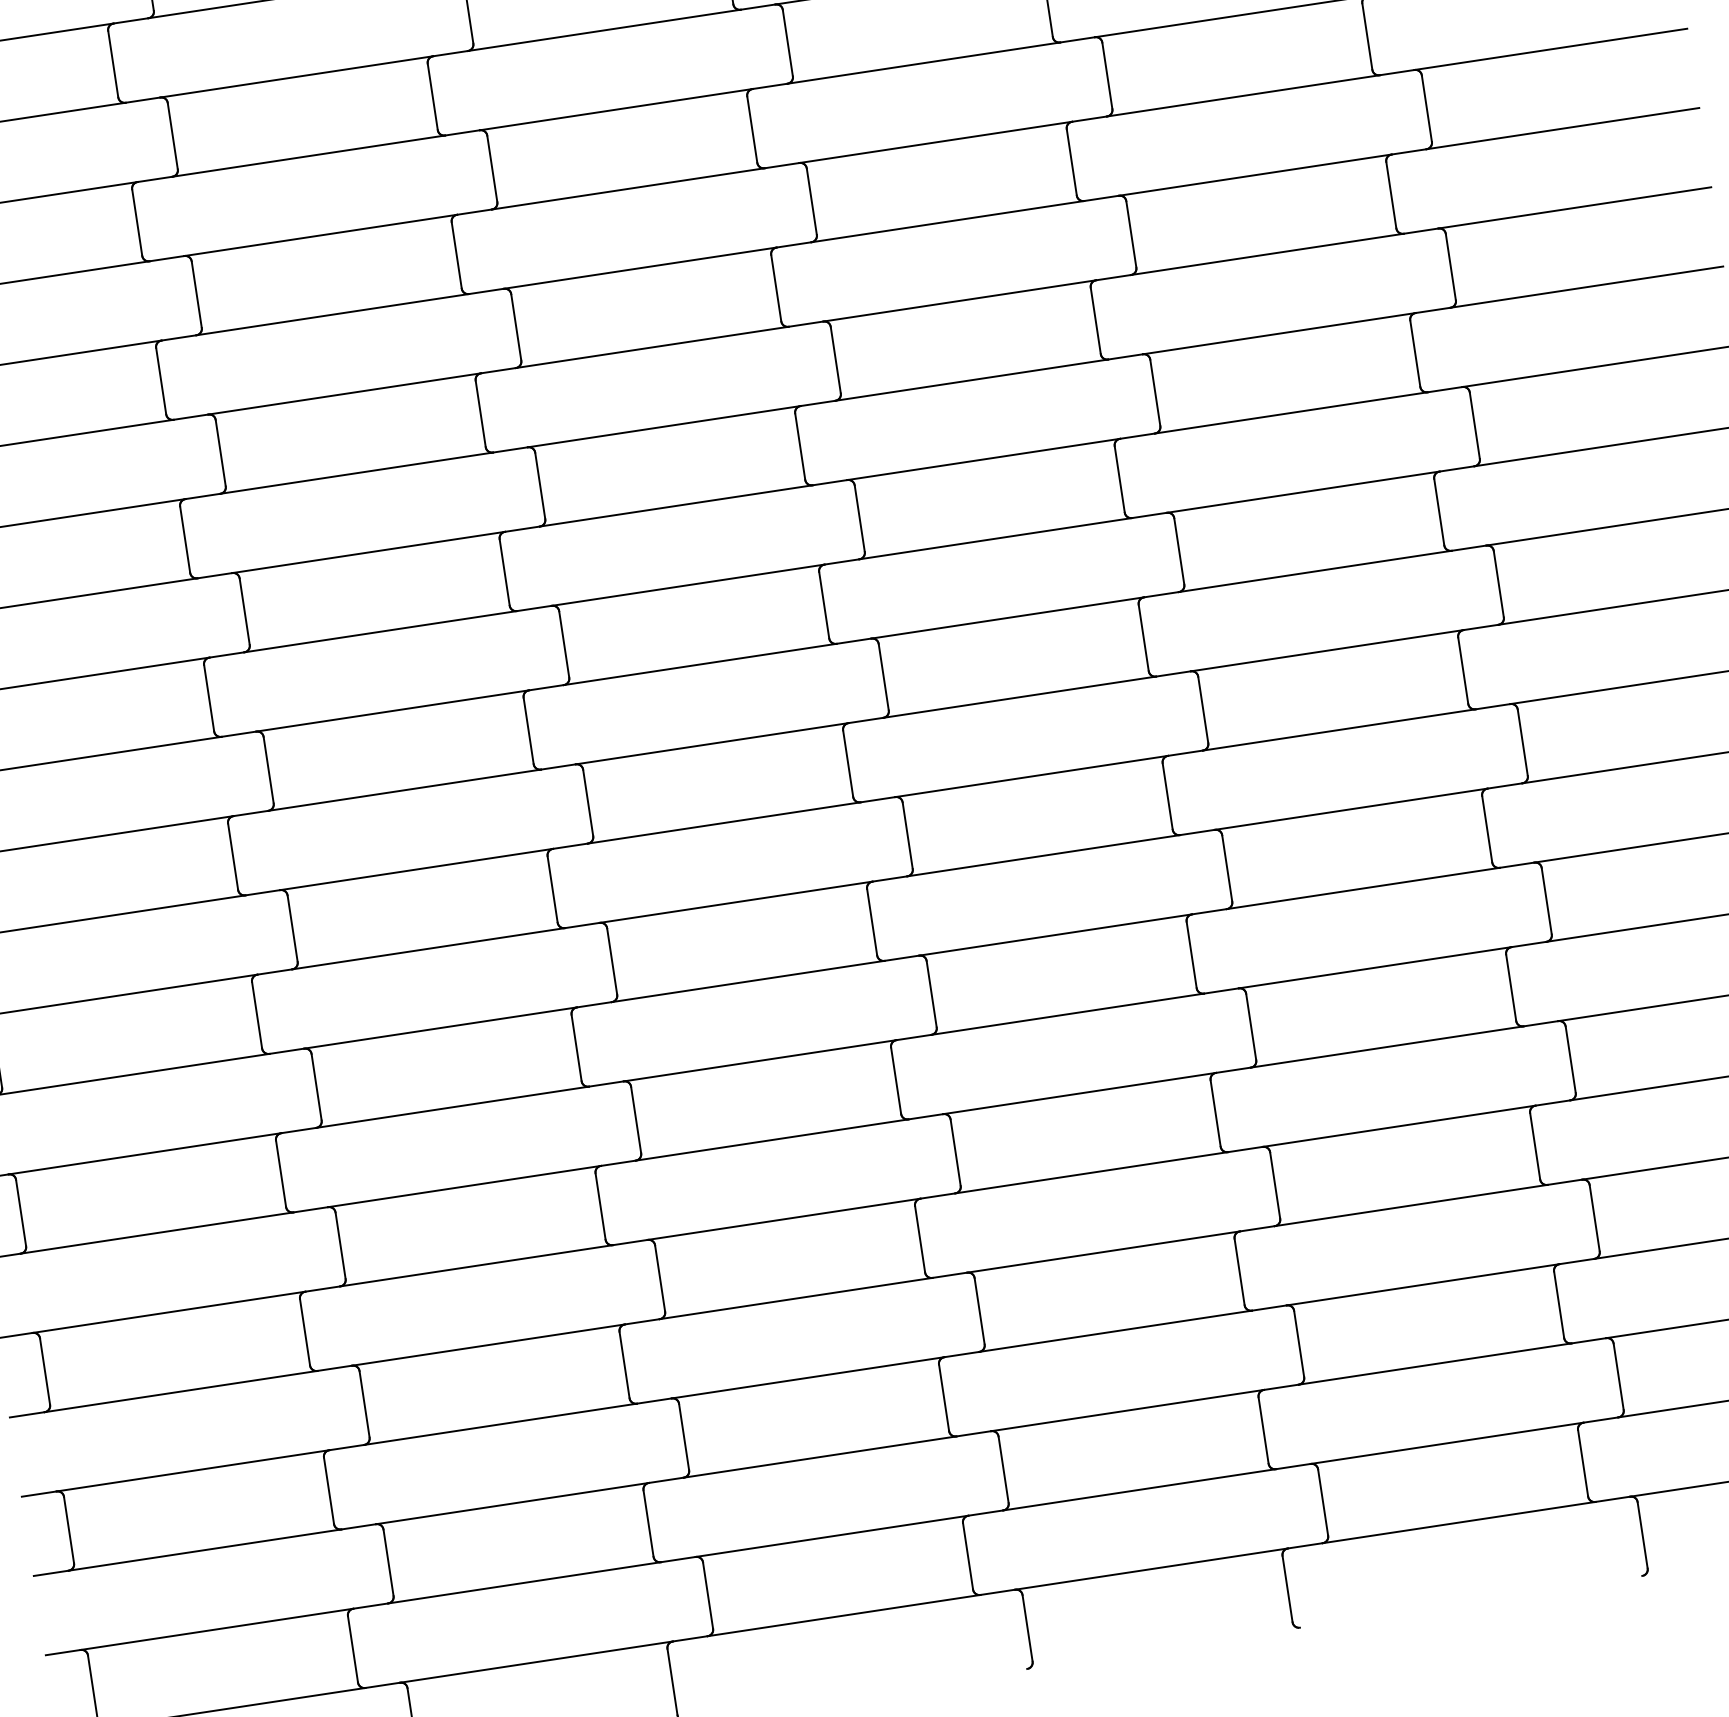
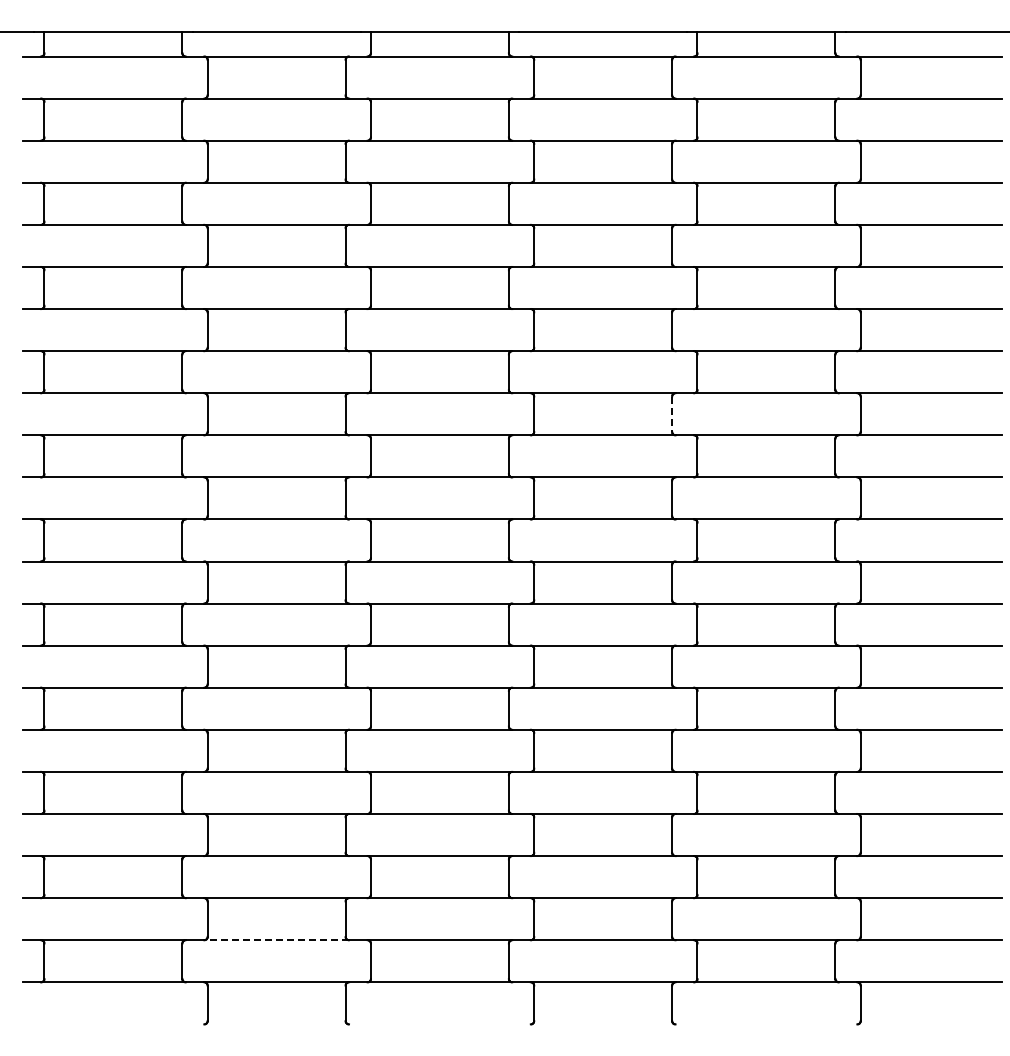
line: (1120, 479) -> (672, 414), solid -> dashed
line: (524, 1583) -> (276, 940), solid -> dashed

